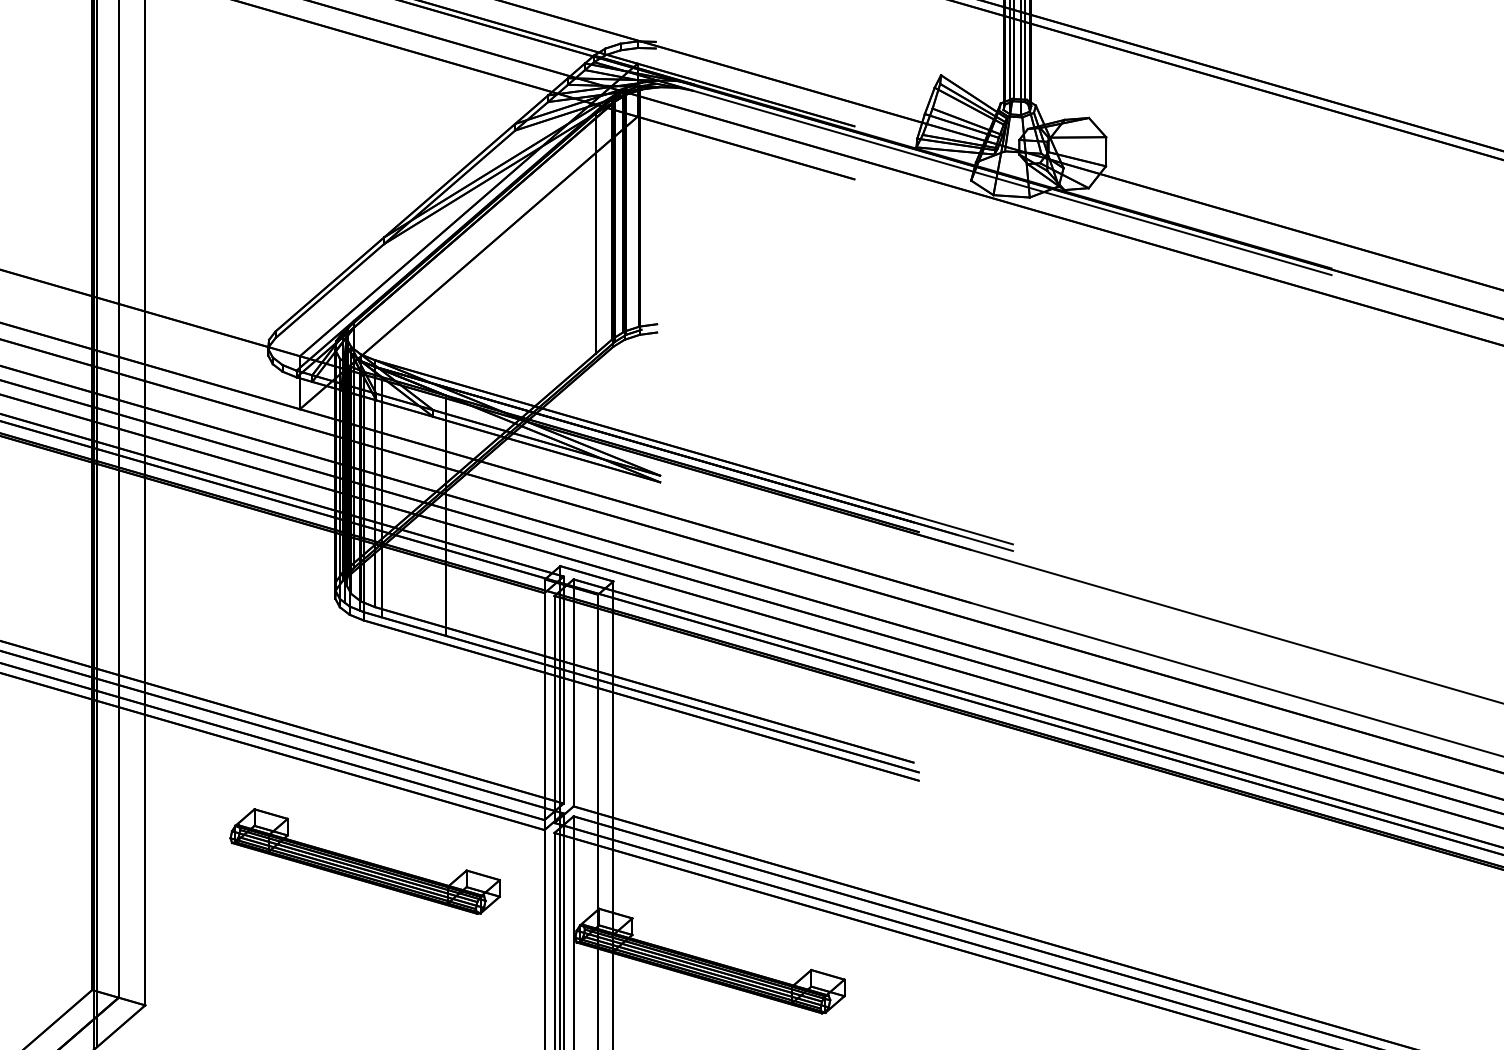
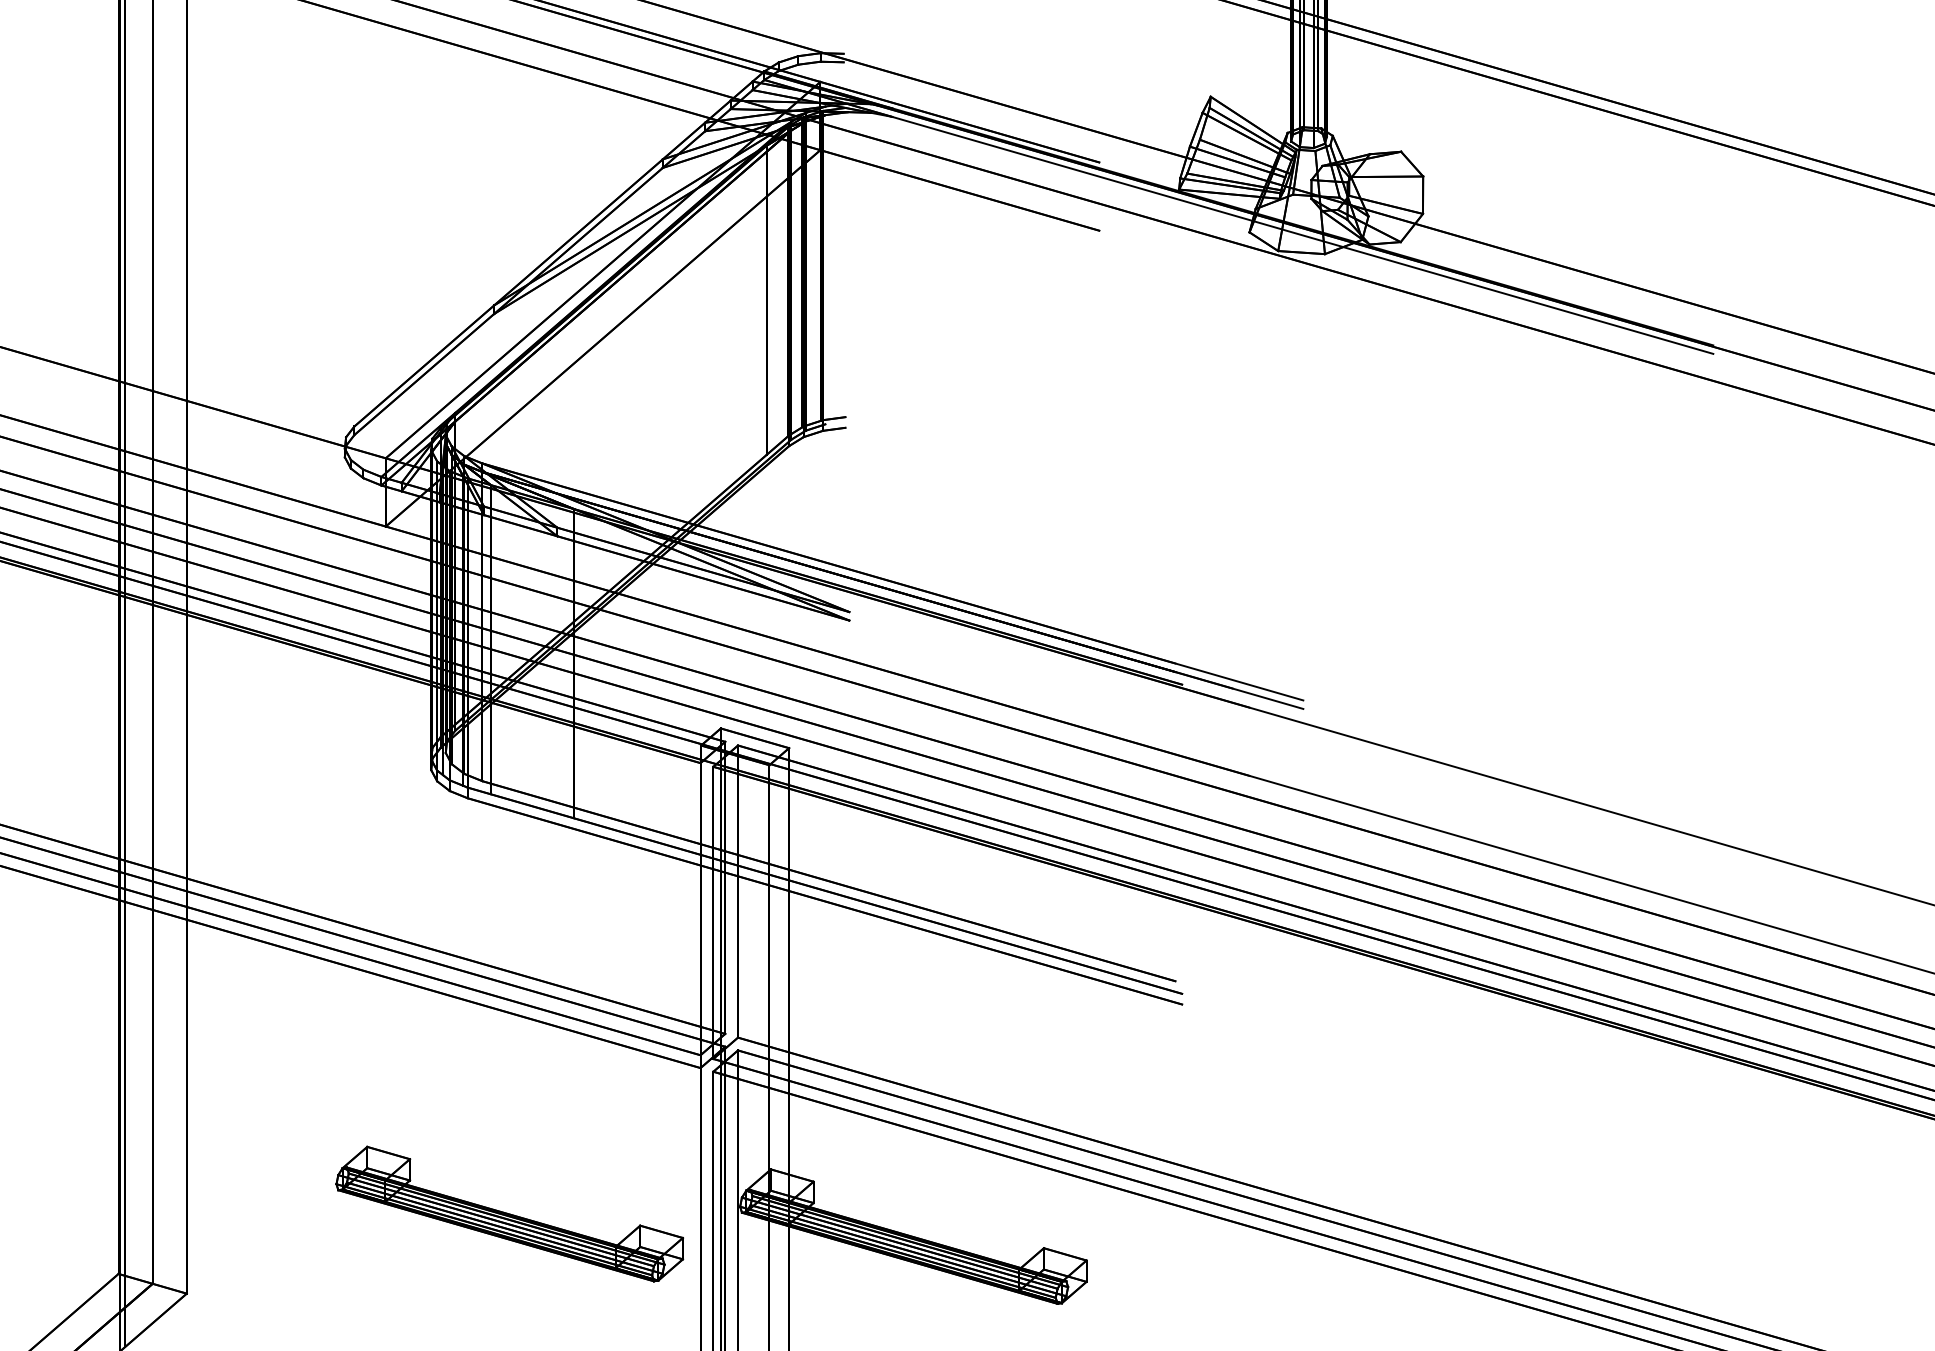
part: (364, 861) -> (508, 1214), moved

